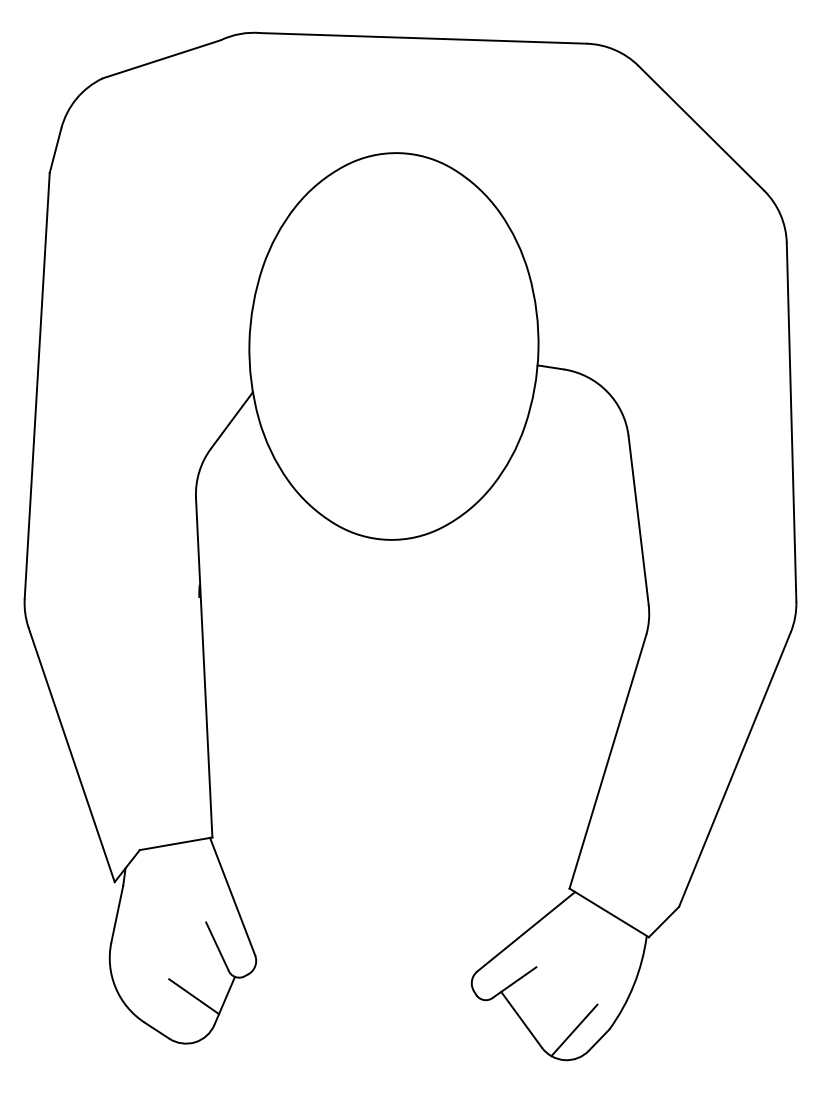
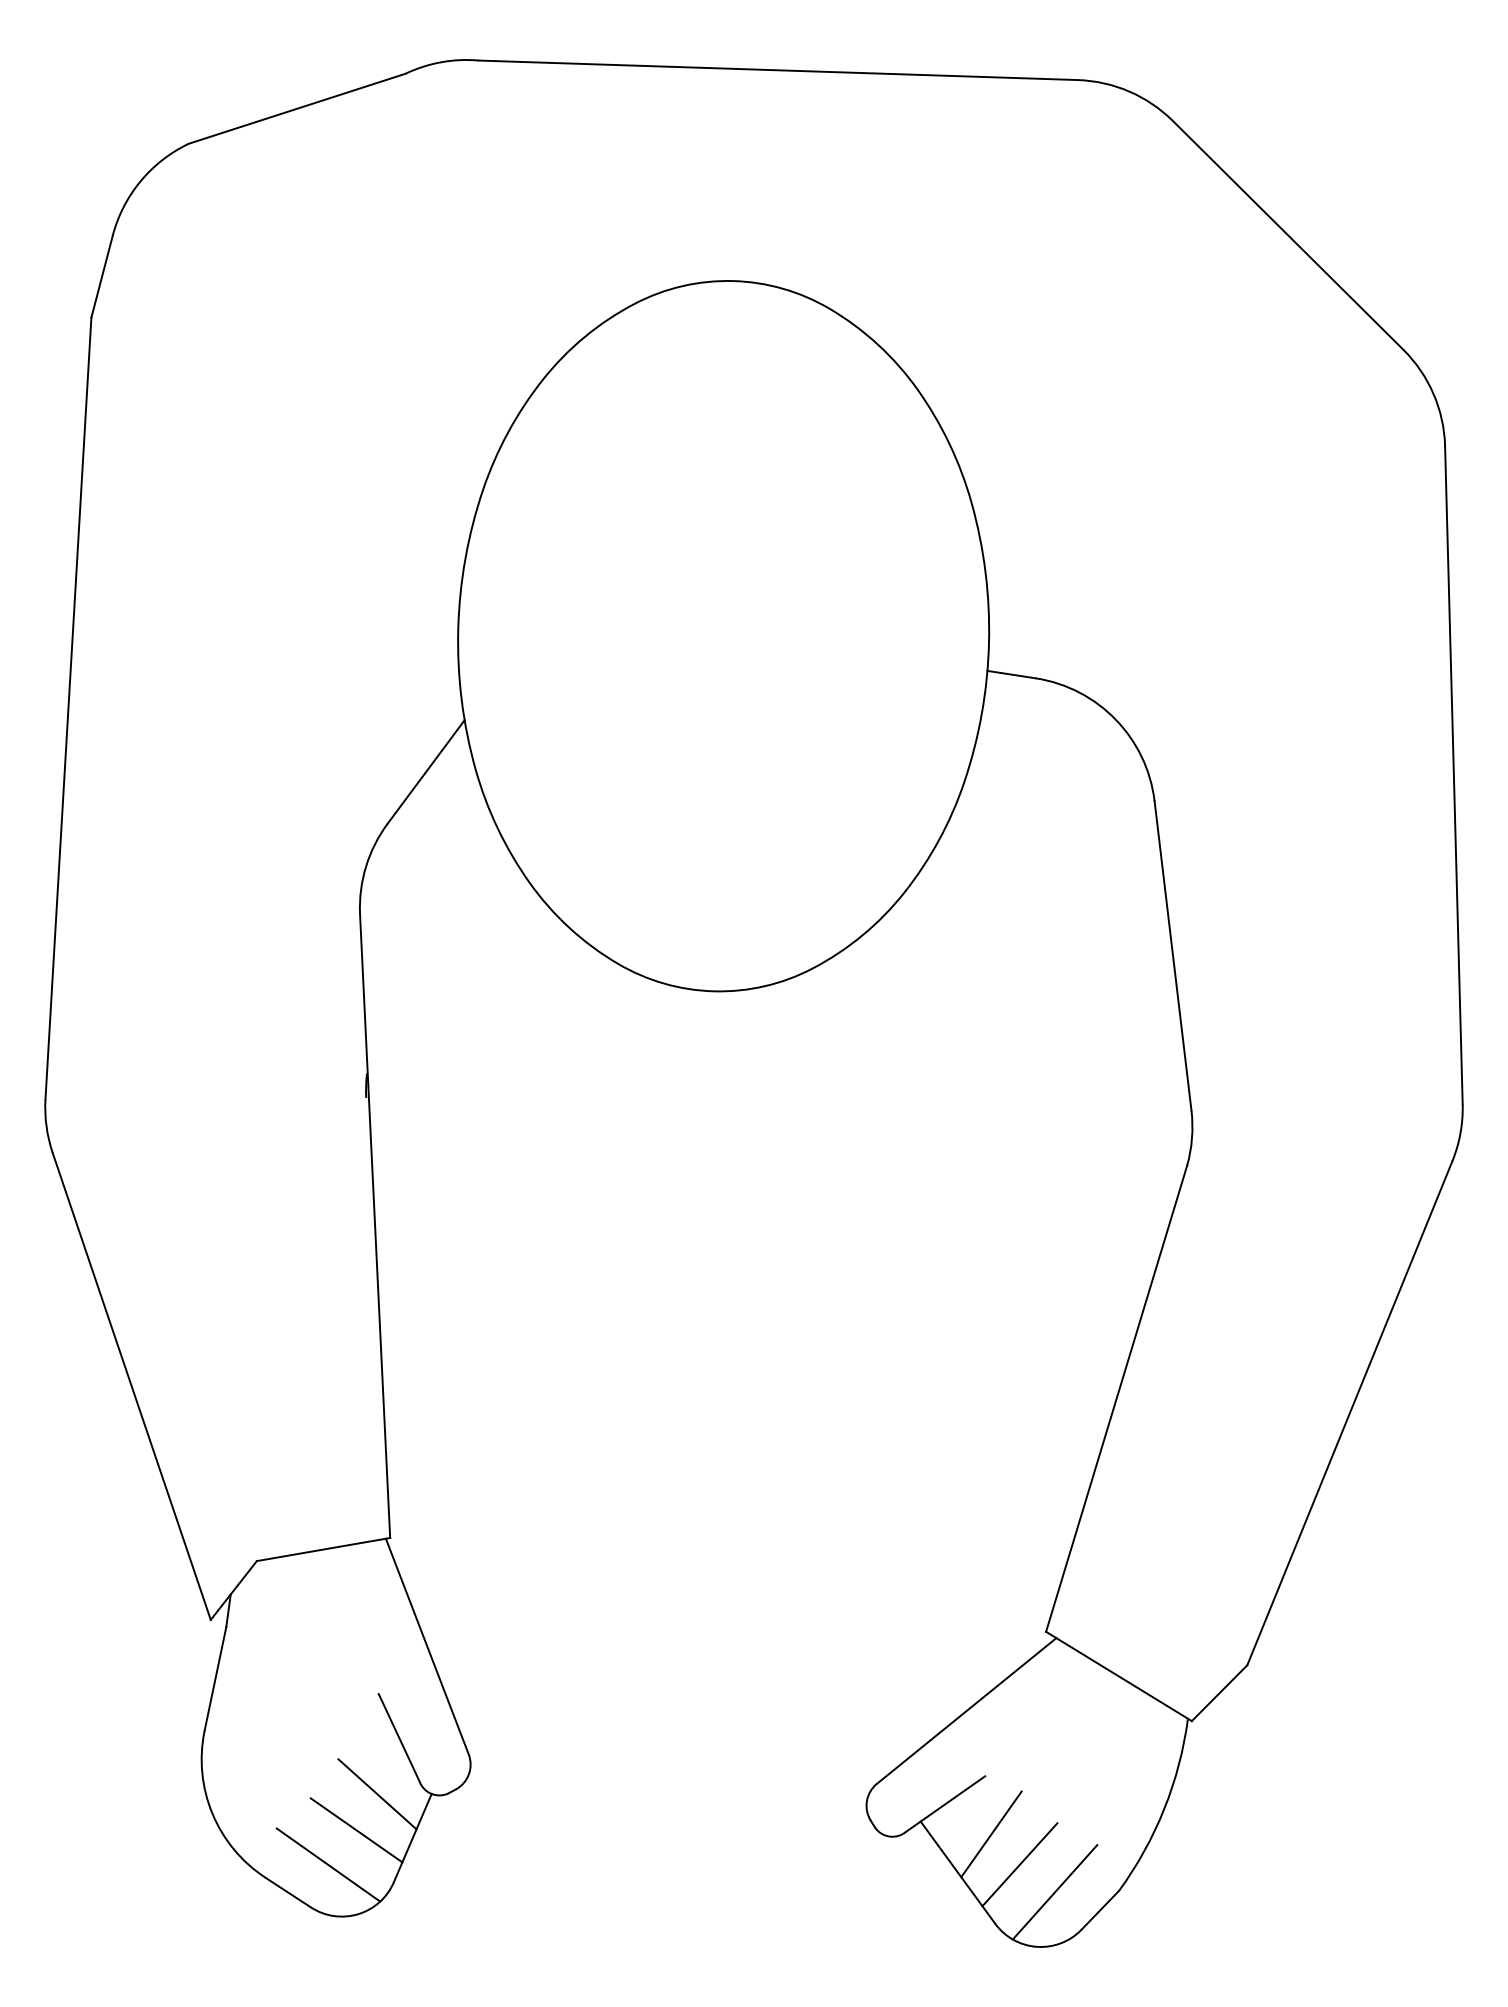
line: (205, 977) -> (377, 1795), added
line: (539, 998) -> (990, 1833), added
line: (178, 1015) -> (327, 1864), added
line: (554, 1015) -> (1018, 1864), added

